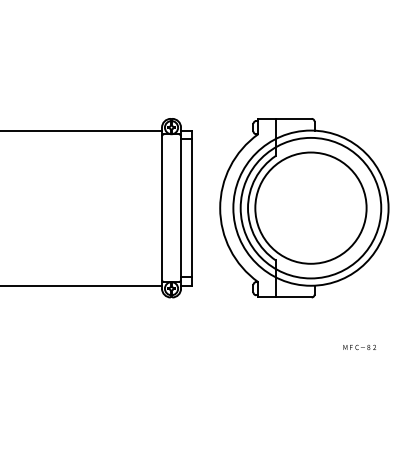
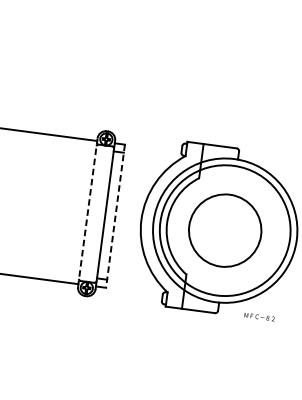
circle: (310, 207) -> (224, 229), size x0.7
line: (162, 208) -> (88, 212), solid -> dashed
line: (192, 208) -> (115, 216), solid -> dashed
text: (359, 346) -> (259, 316), moved

